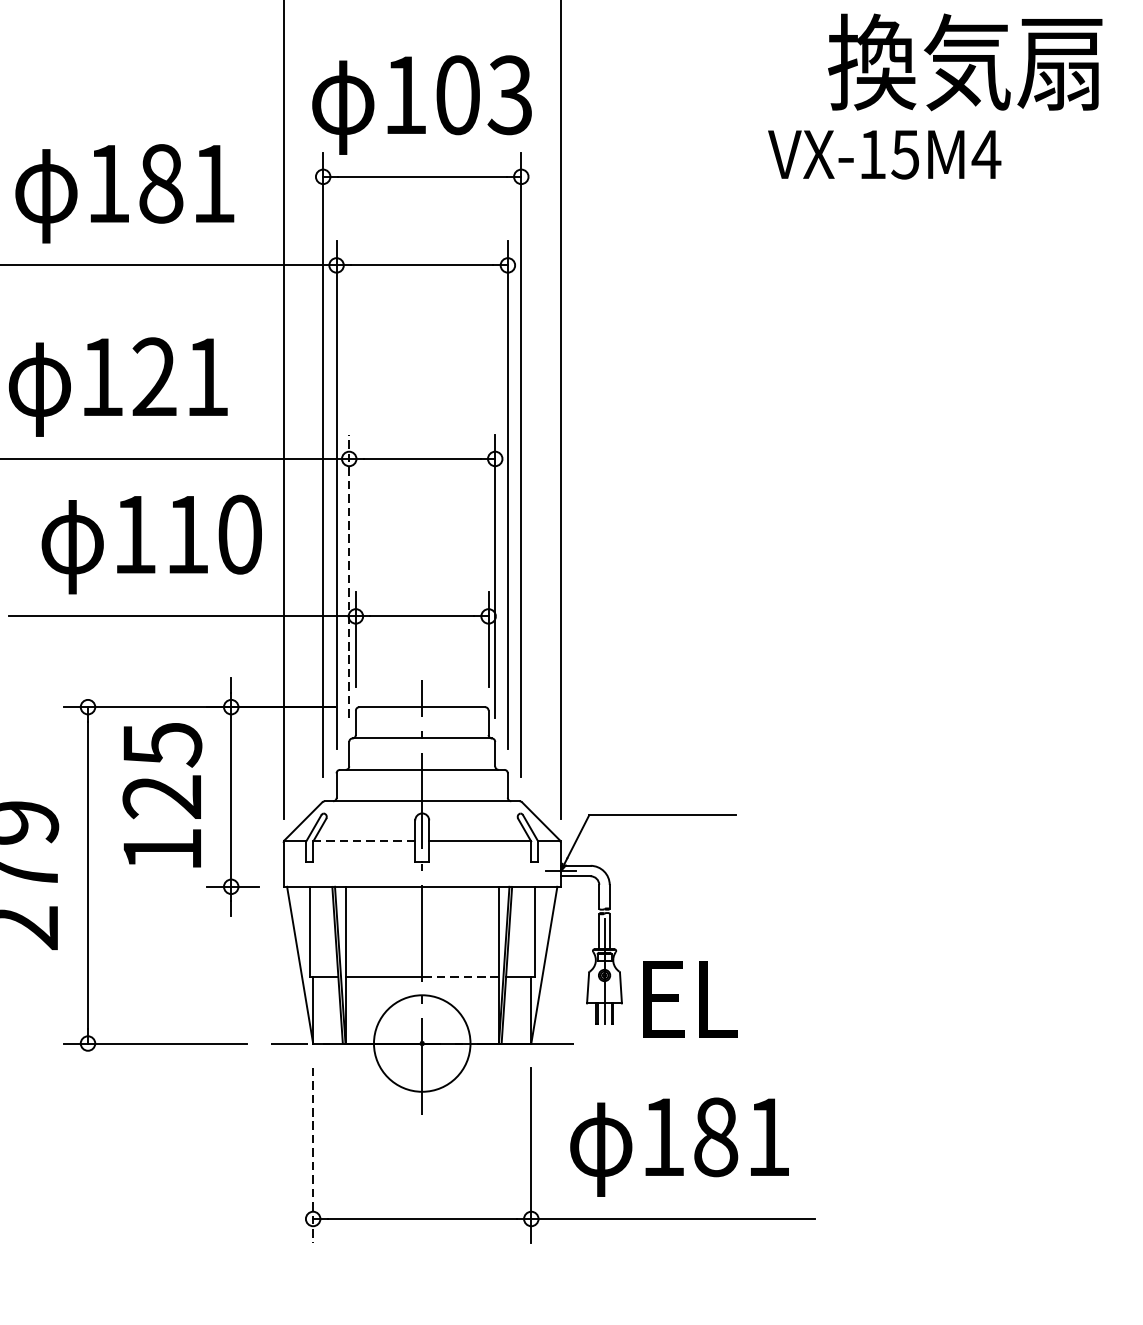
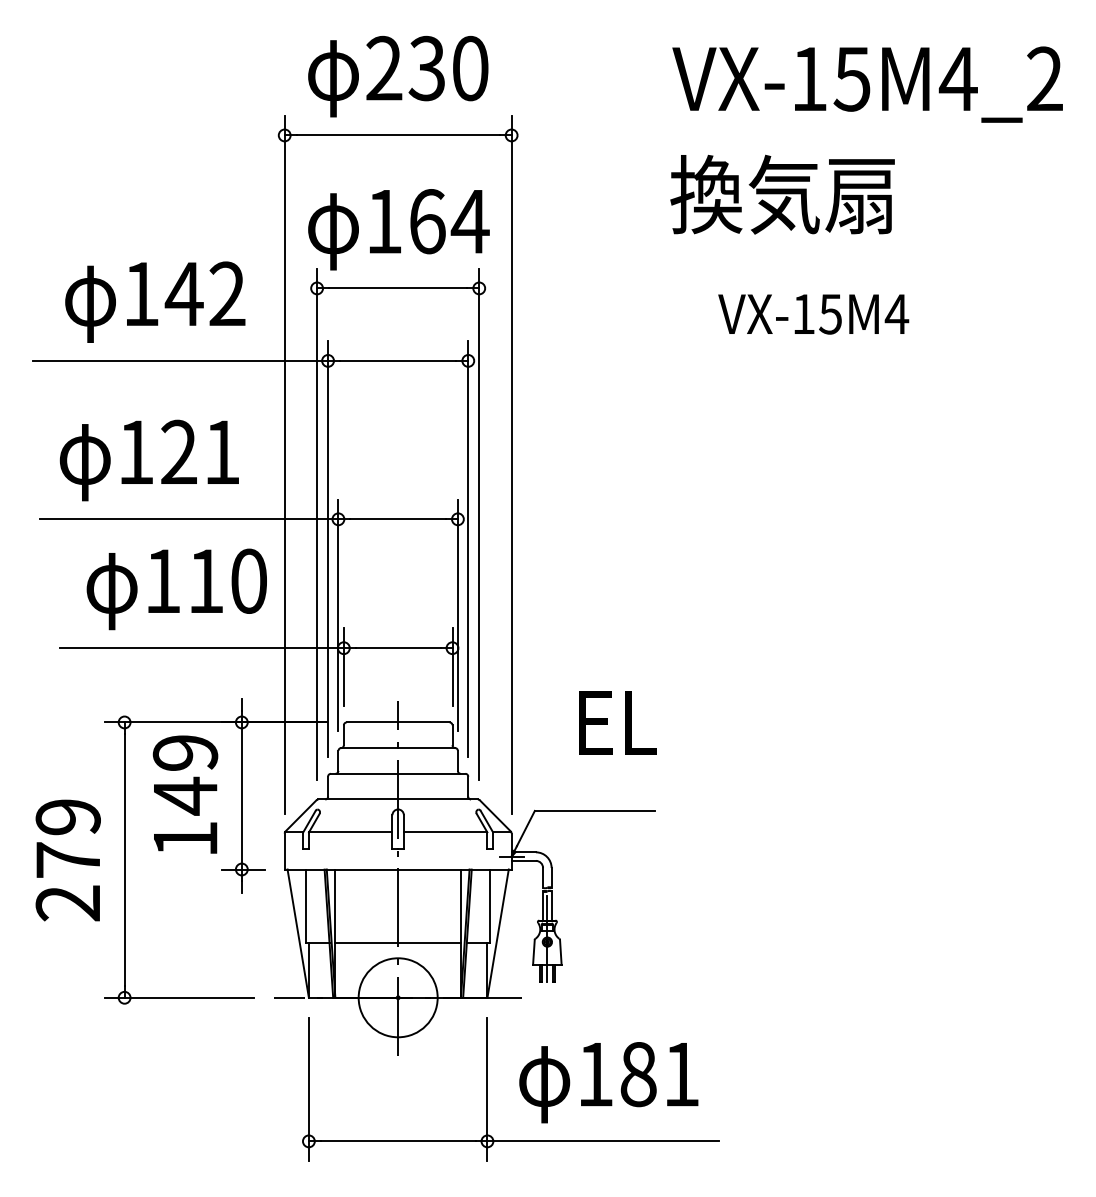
text: (965, 62) -> (782, 194), moved
text: (484, 95) -> (449, 221), 103 -> 164
text: (884, 154) -> (813, 314), moved
text: (185, 183) -> (204, 293), 181 -> 142
line: (349, 576) -> (338, 615), dashed -> solid
text: (162, 771) -> (185, 775), 125 -> 149
line: (363, 841) -> (350, 832), dashed -> solid
line: (460, 977) -> (429, 943), dashed -> solid
text: (690, 999) -> (617, 722), moved
line: (312, 1155) -> (308, 1089), dashed -> solid

